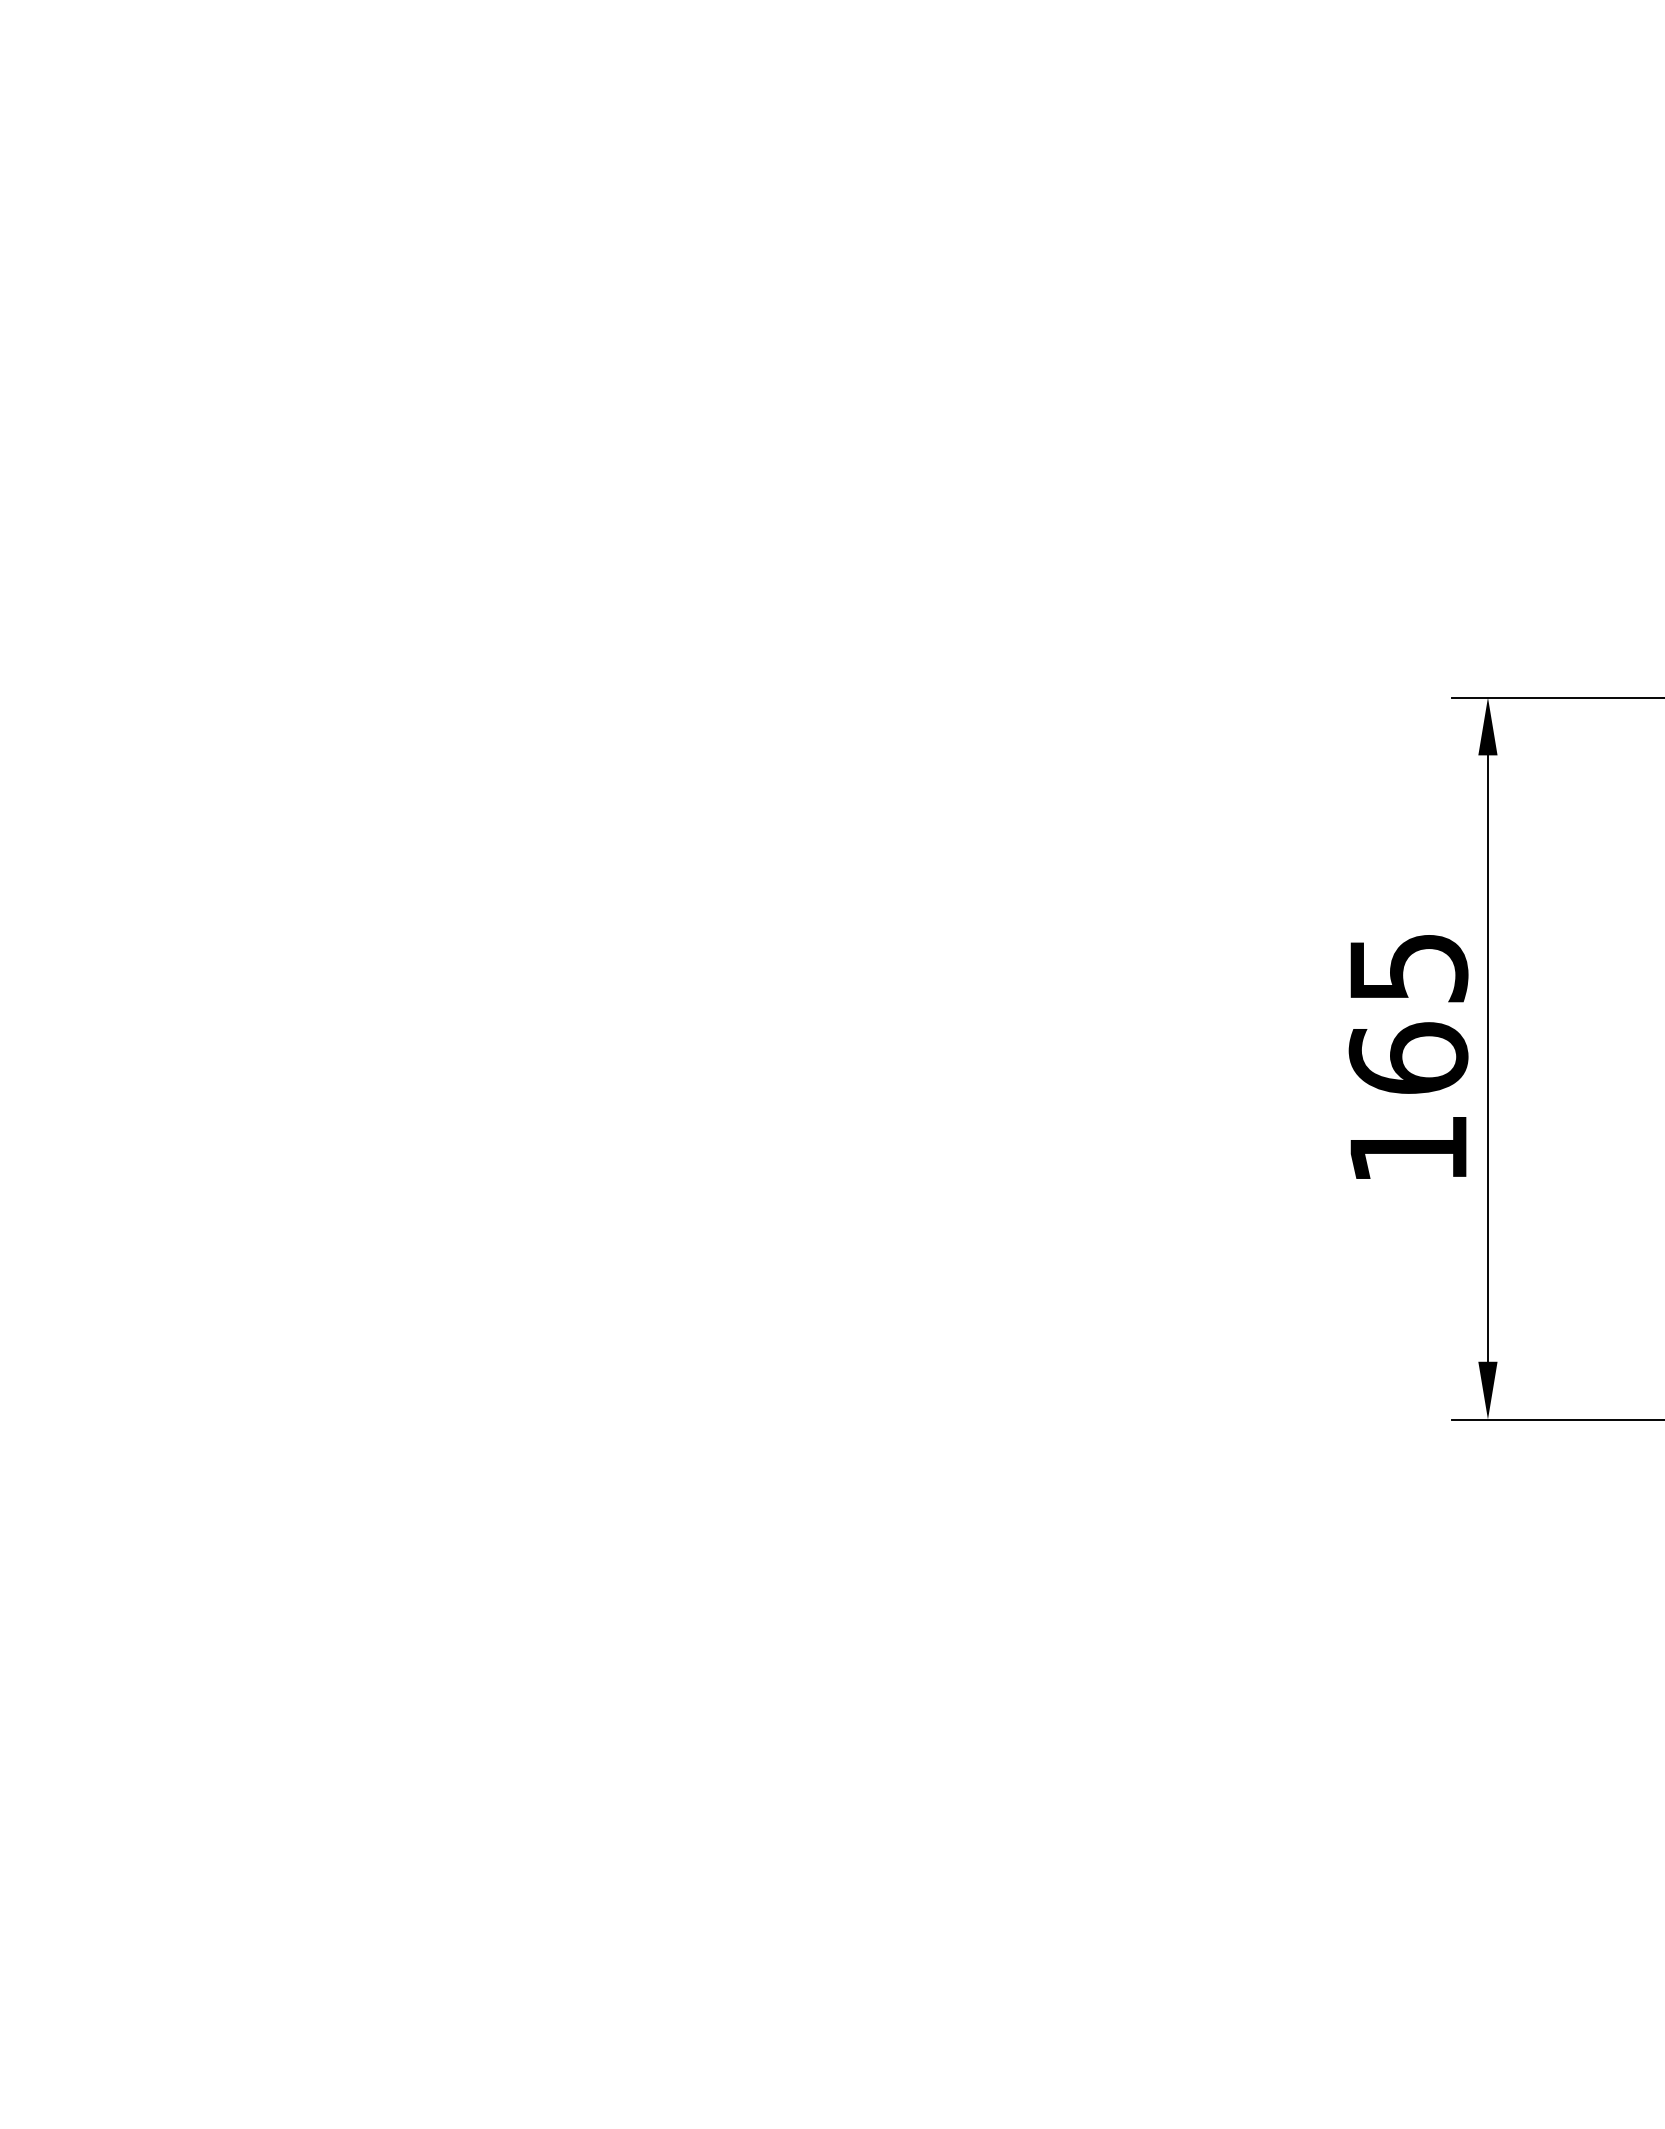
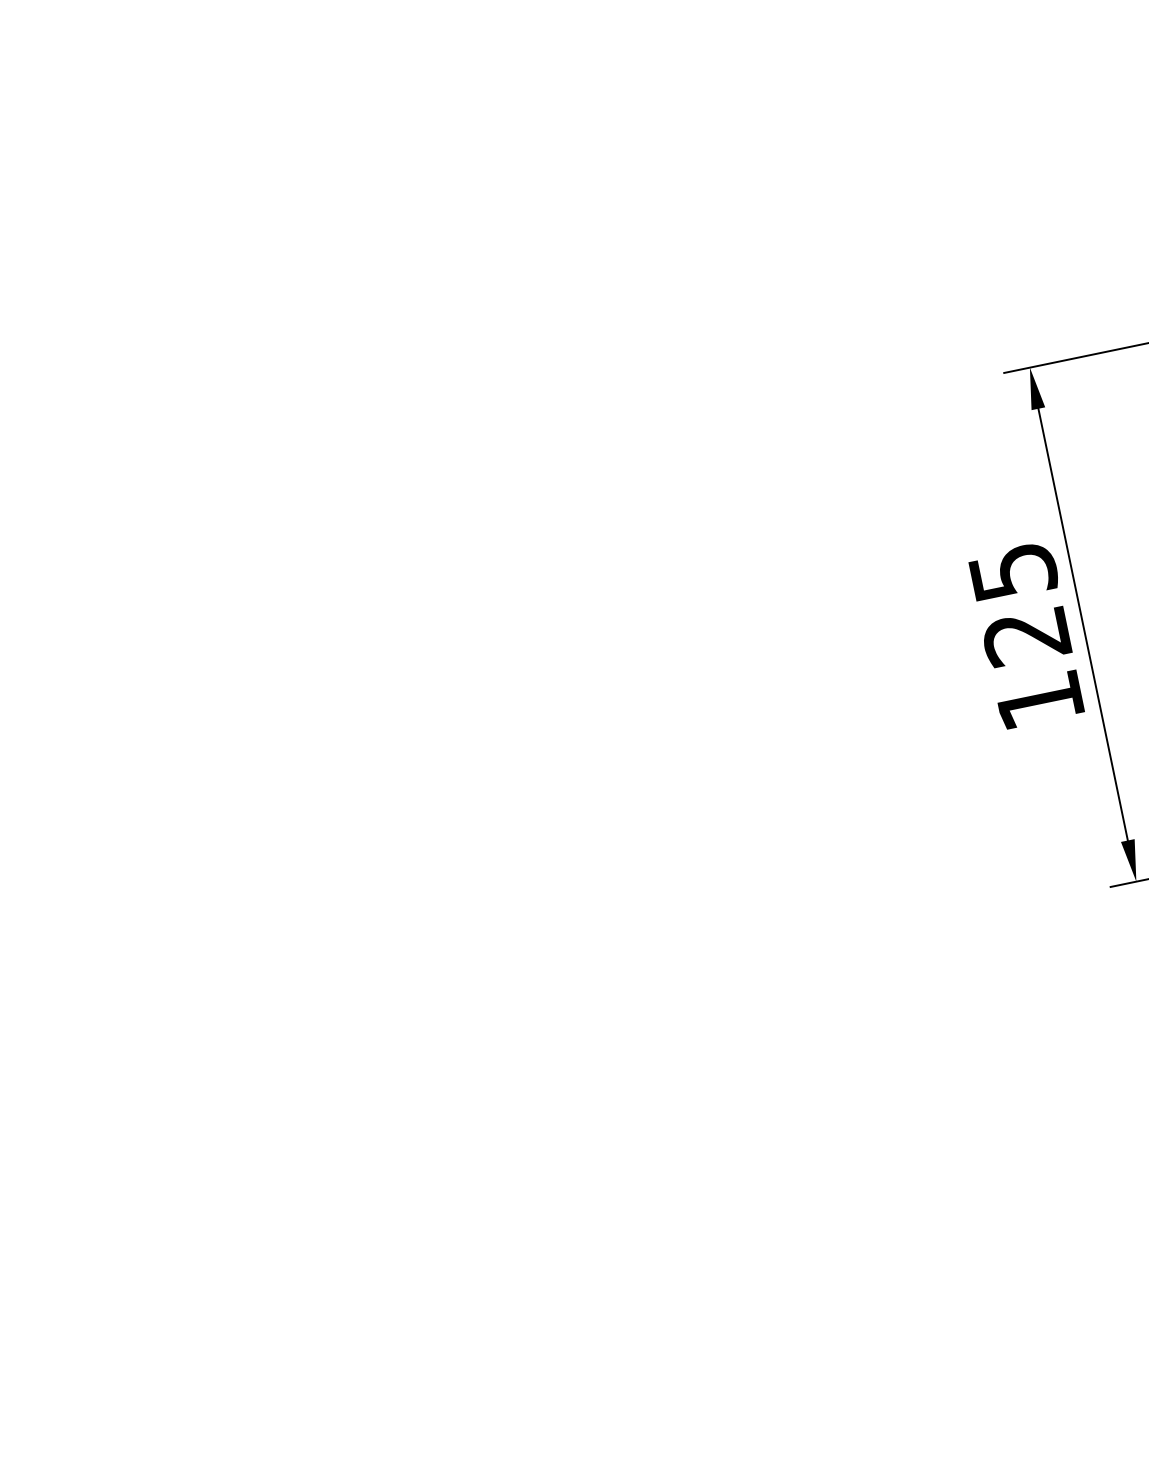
text: (1408, 1057) -> (1026, 635), 165 -> 125

